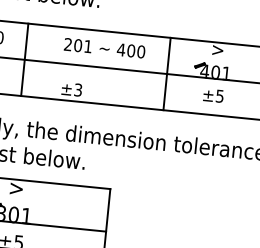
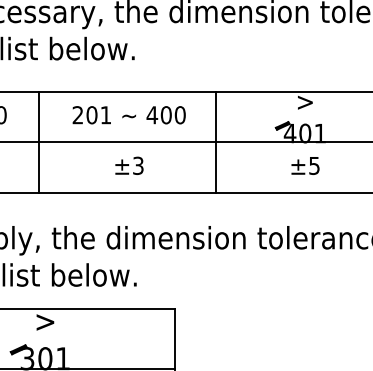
text: (104, 48) -> (128, 115), moved
line: (167, 73) -> (216, 141), moved
text: (71, 89) -> (129, 165), moved

